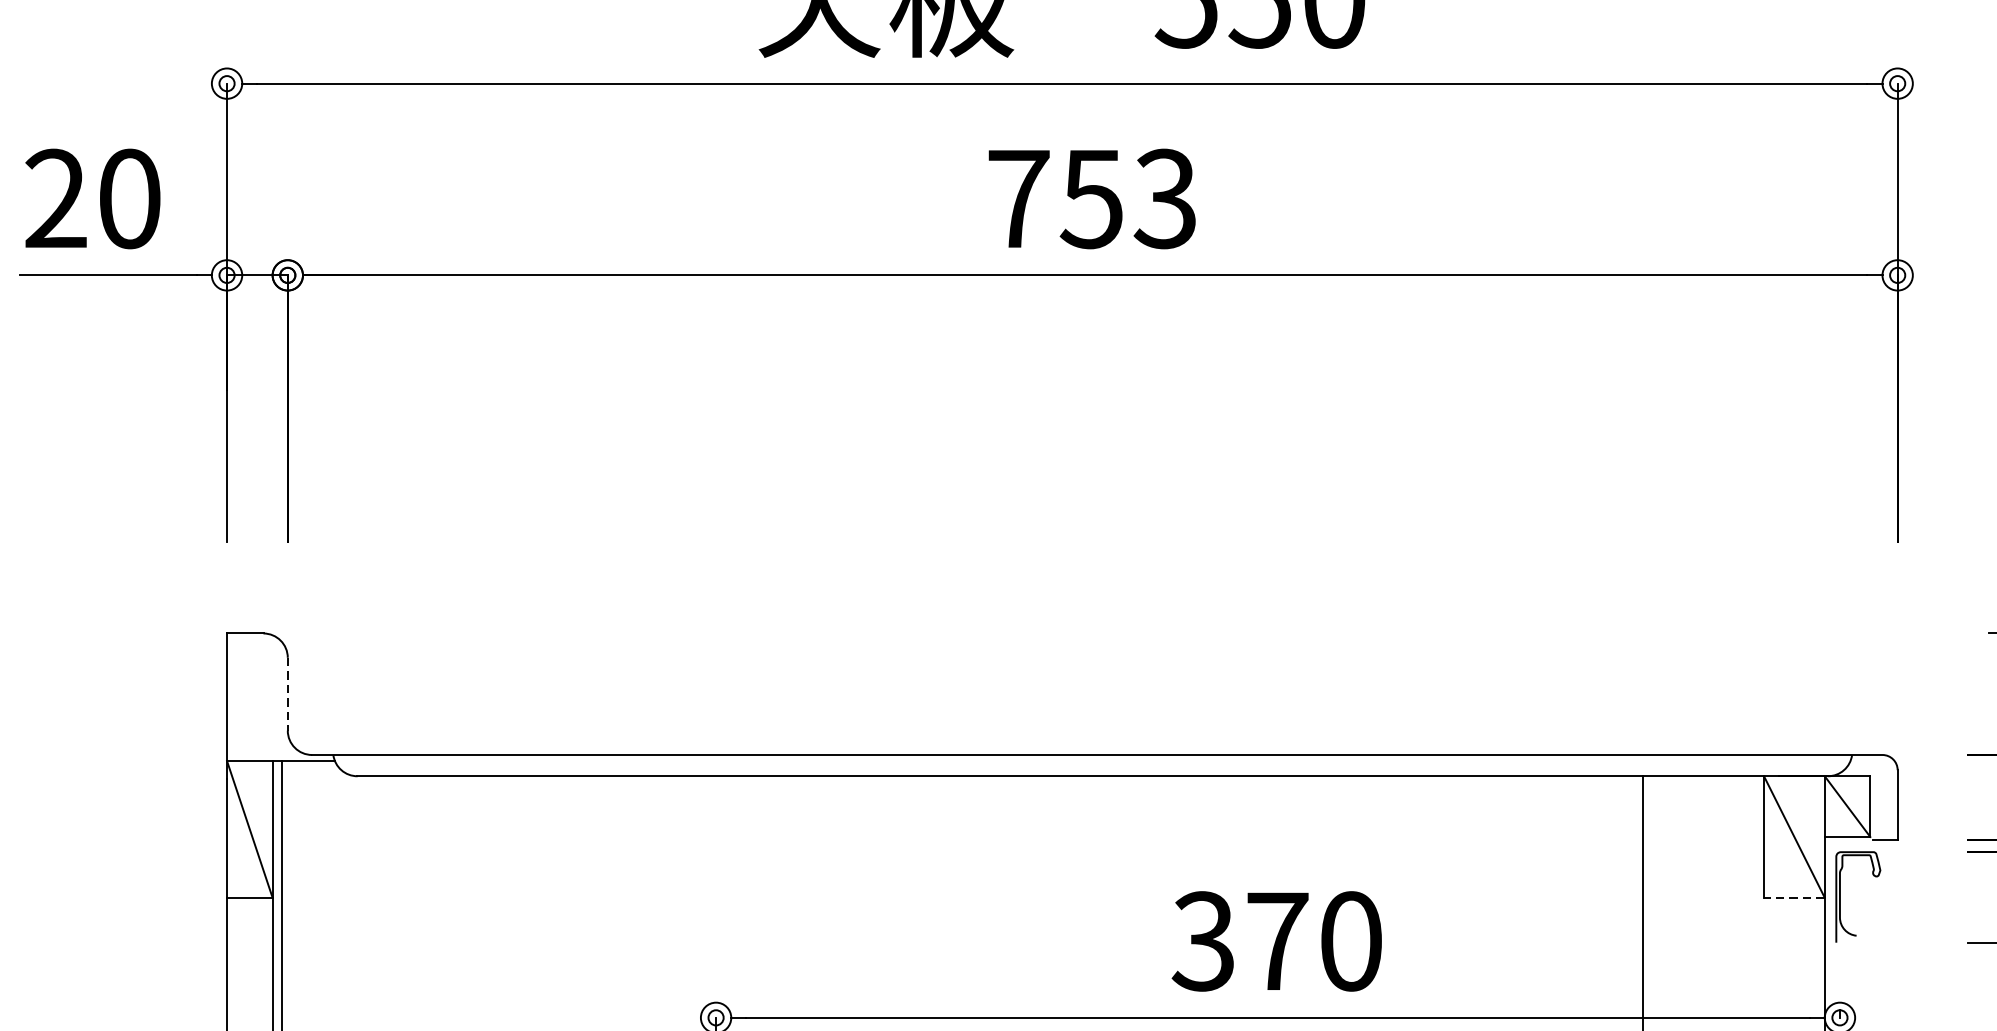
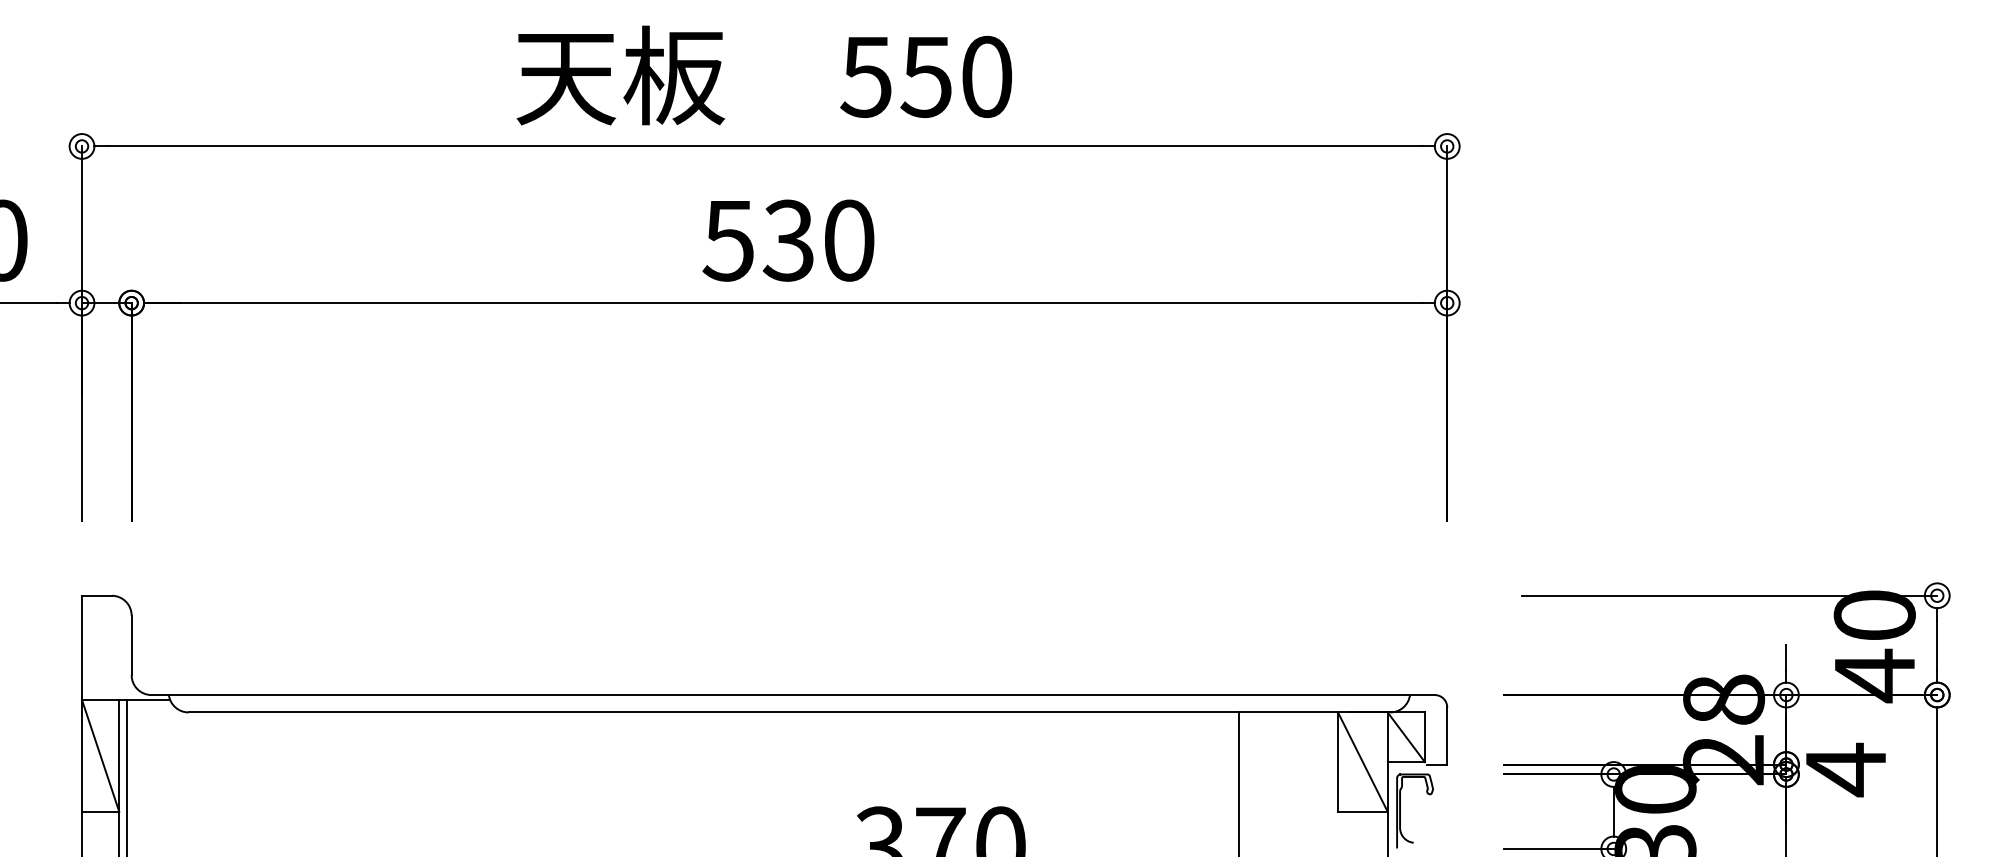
text: (1091, 198) -> (788, 240), 753 -> 530
line: (287, 694) -> (131, 645), dashed -> solid
line: (1793, 897) -> (1362, 811), dashed -> solid

